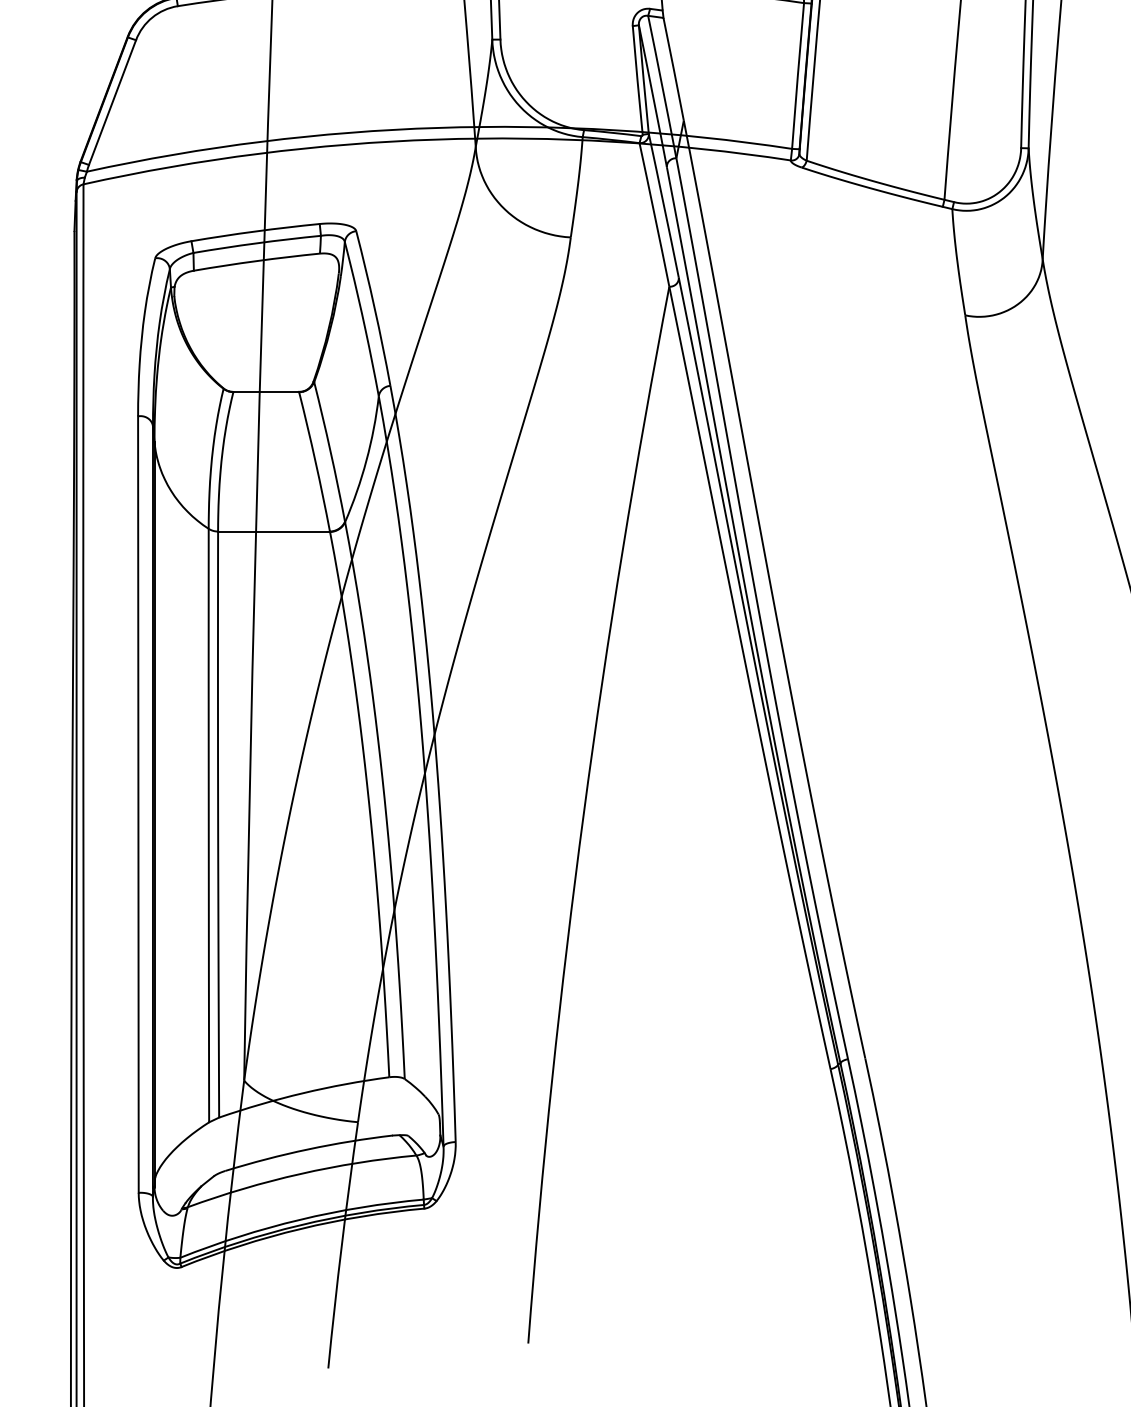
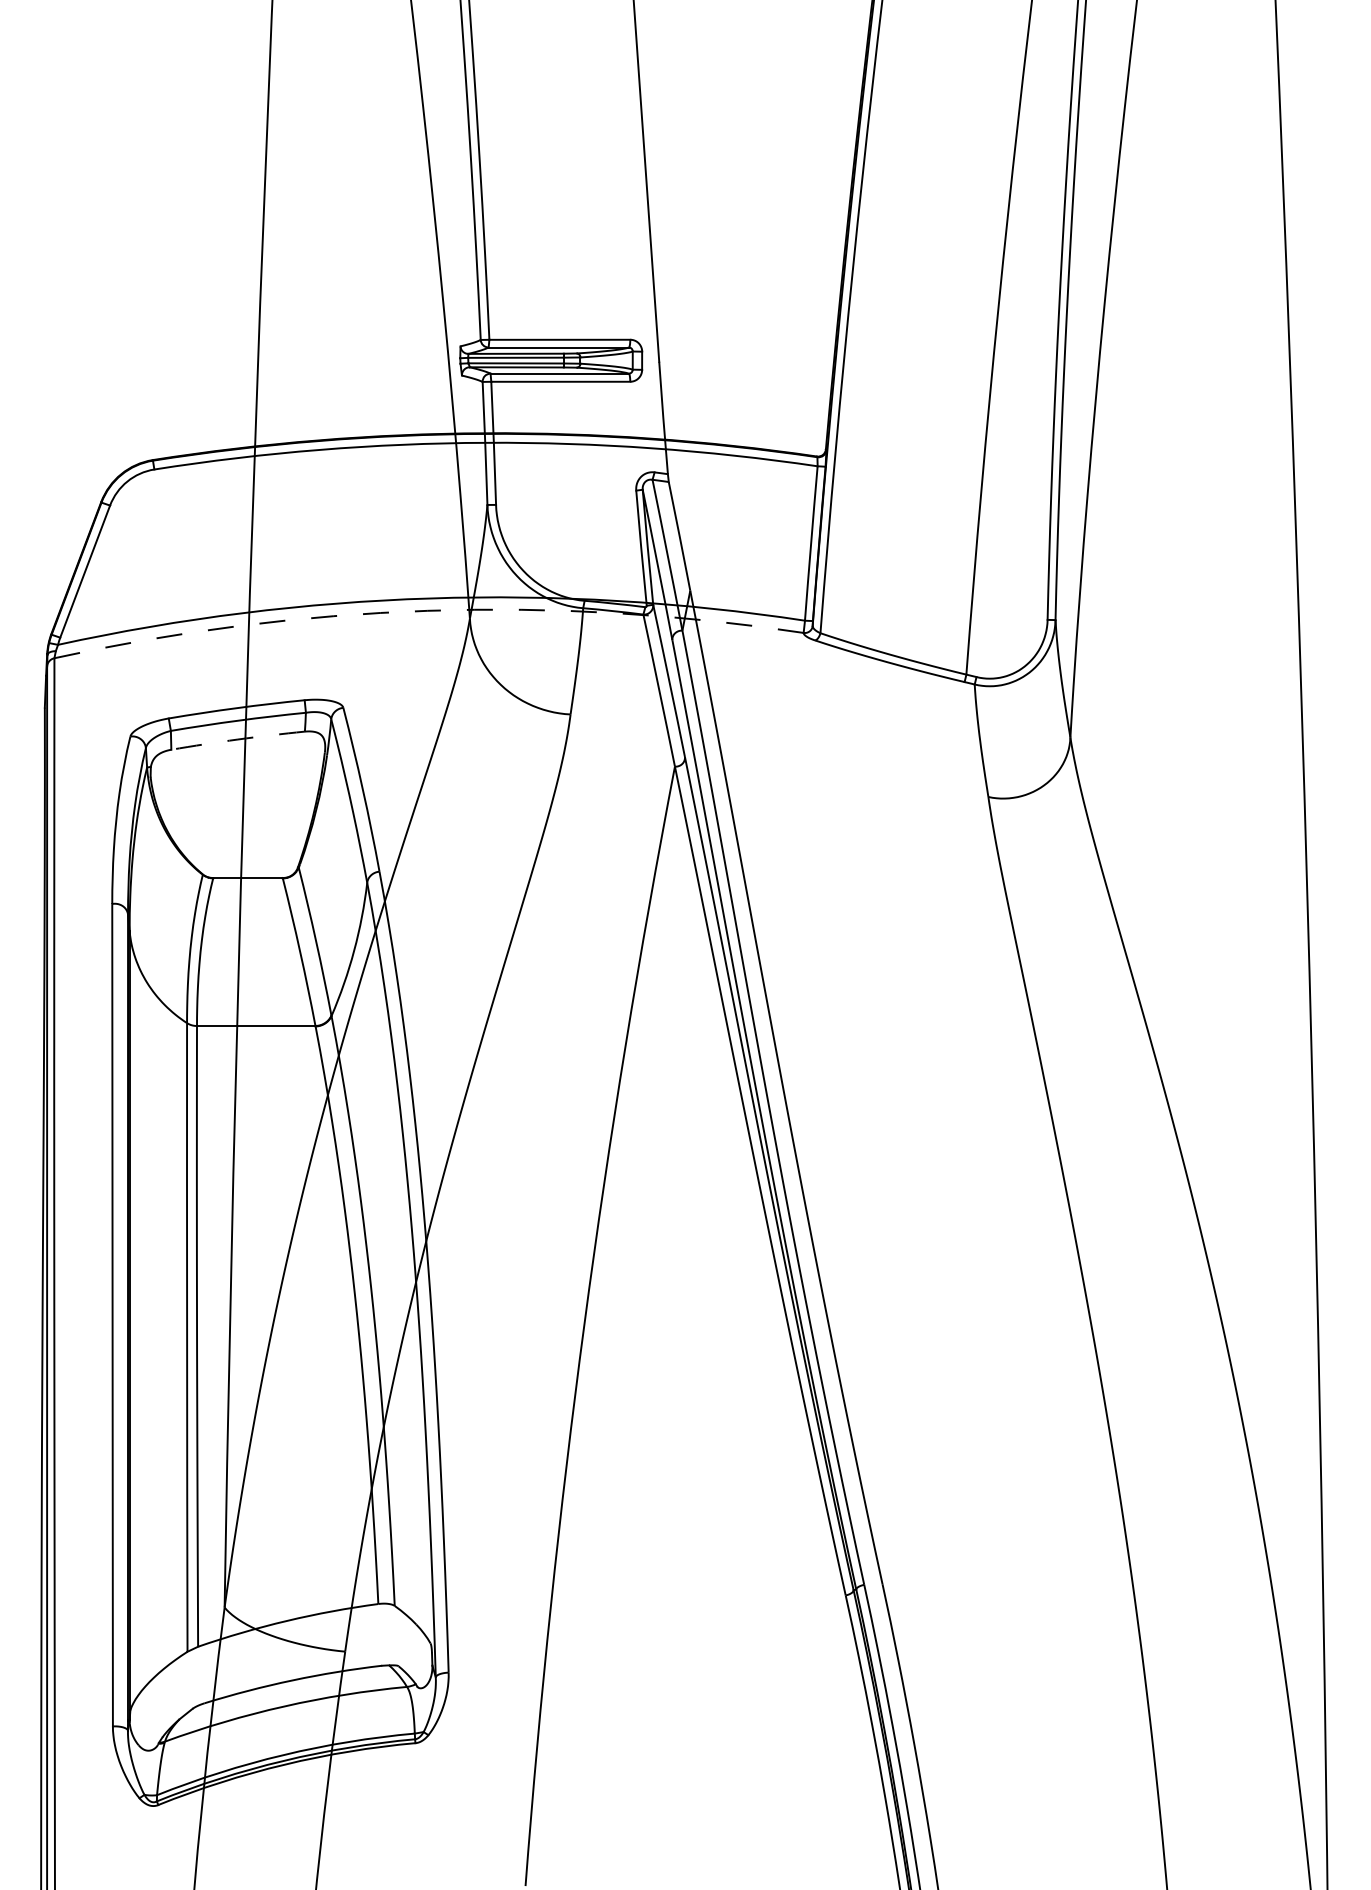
arc: (435, 139) -> (427, 610), solid -> dashed
arc: (256, 261) -> (237, 739), solid -> dashed

